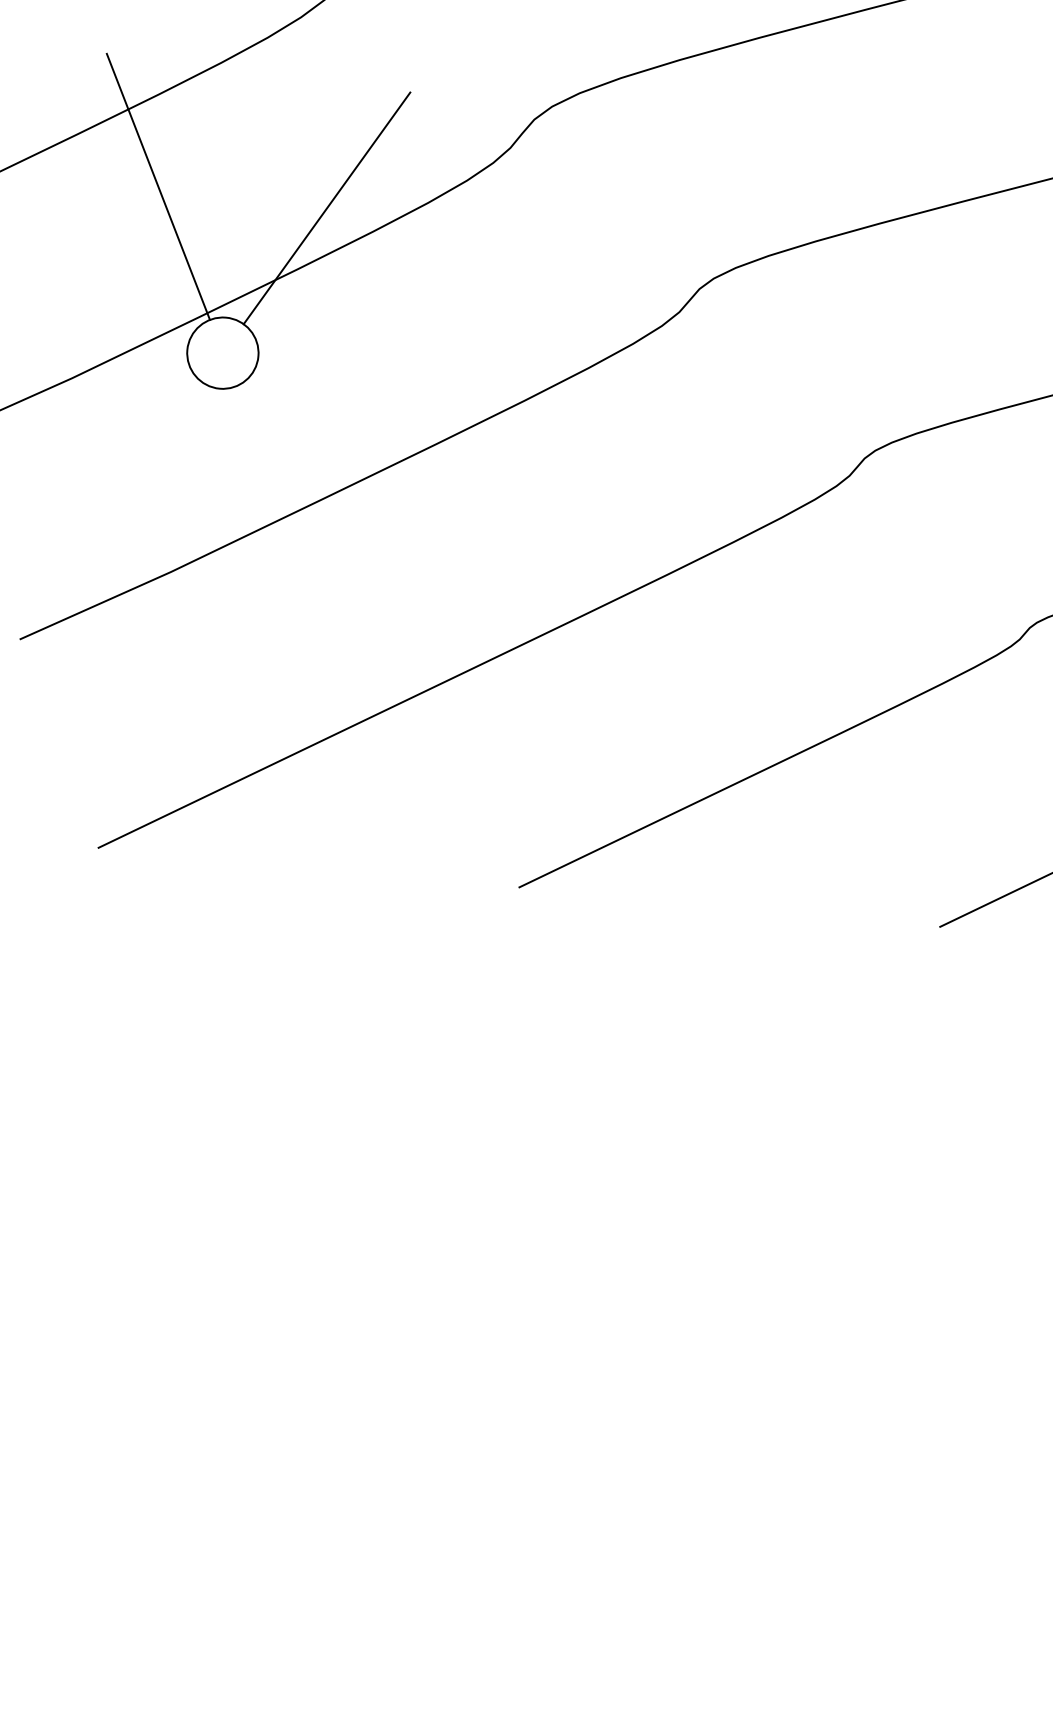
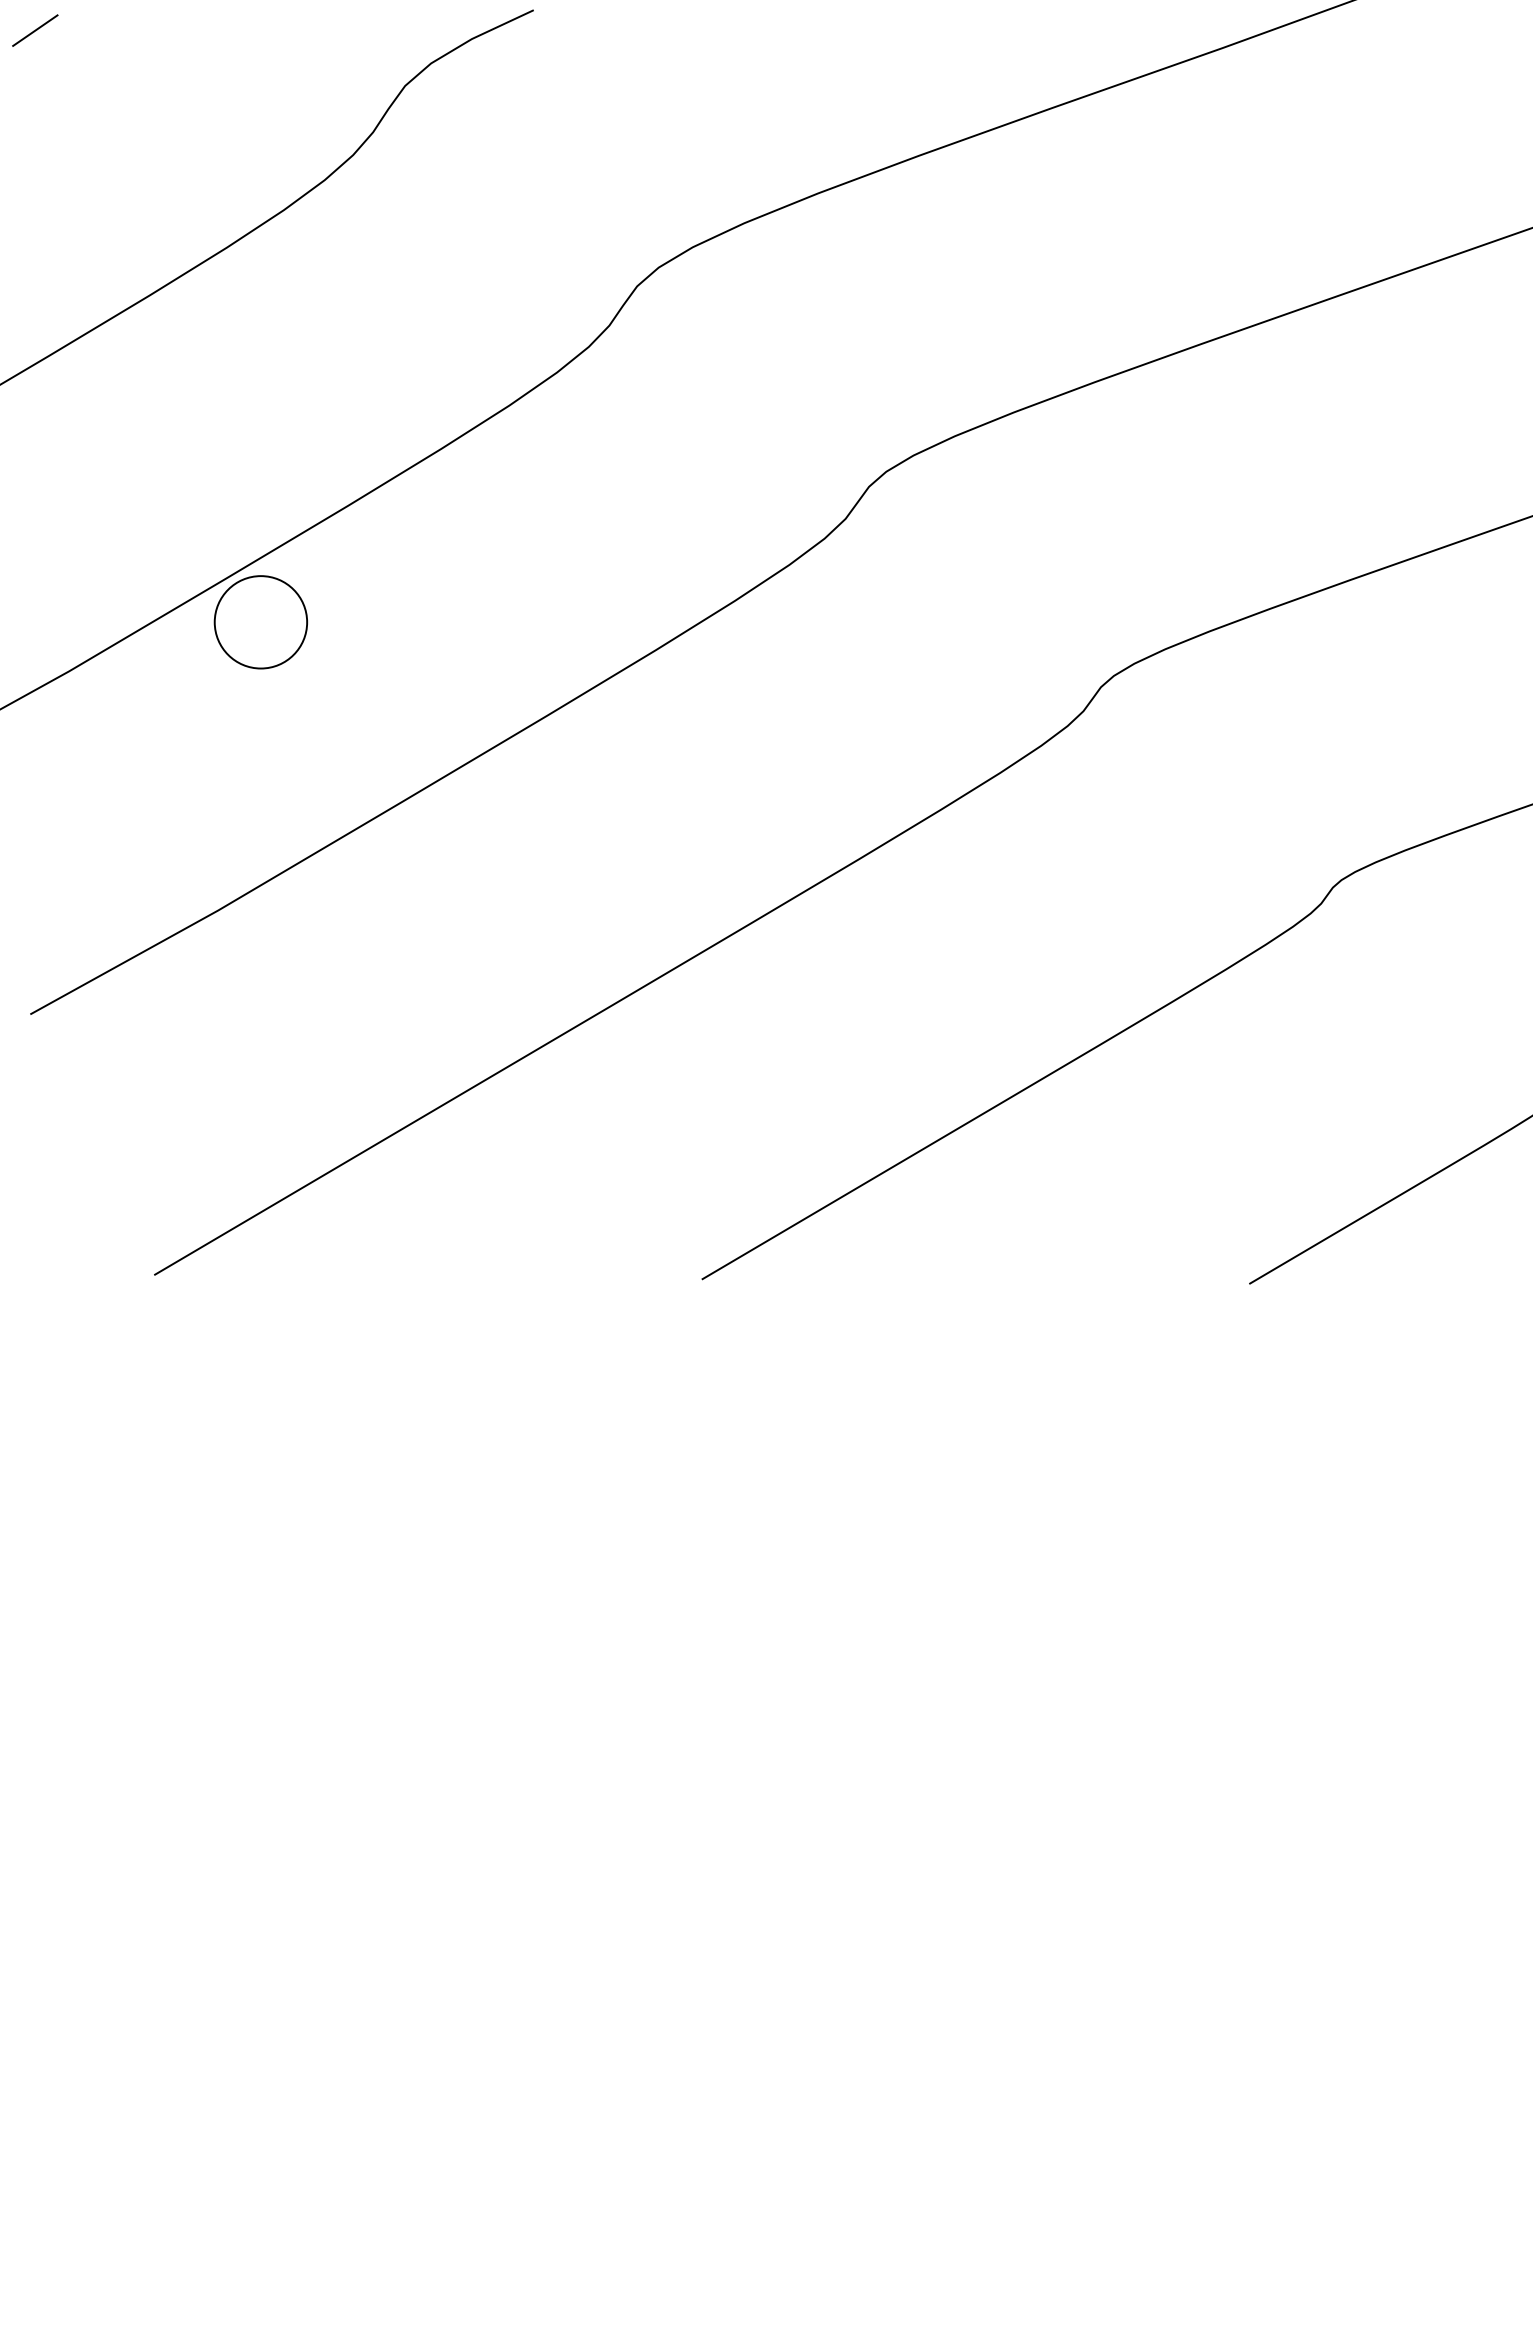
line: (158, 186) -> (159, 414), removed
line: (327, 208) -> (379, 423), removed

